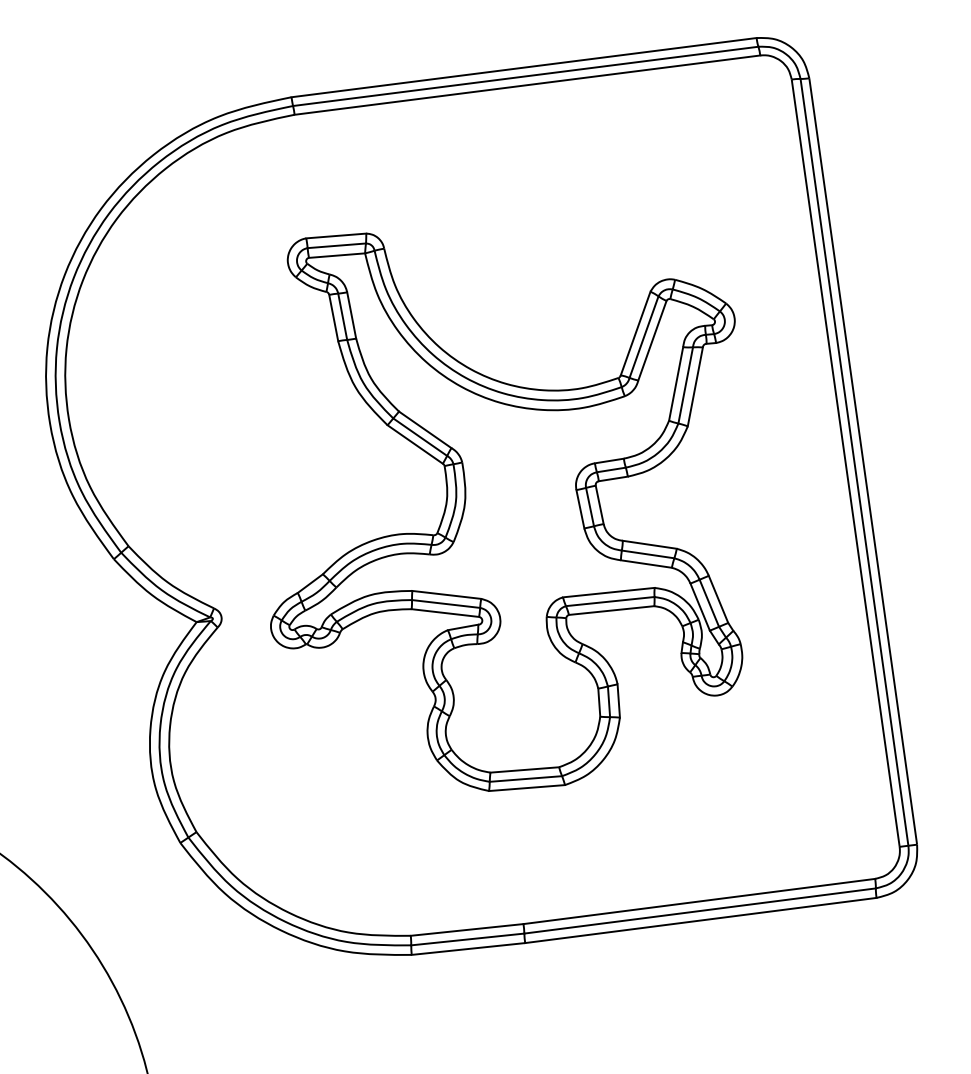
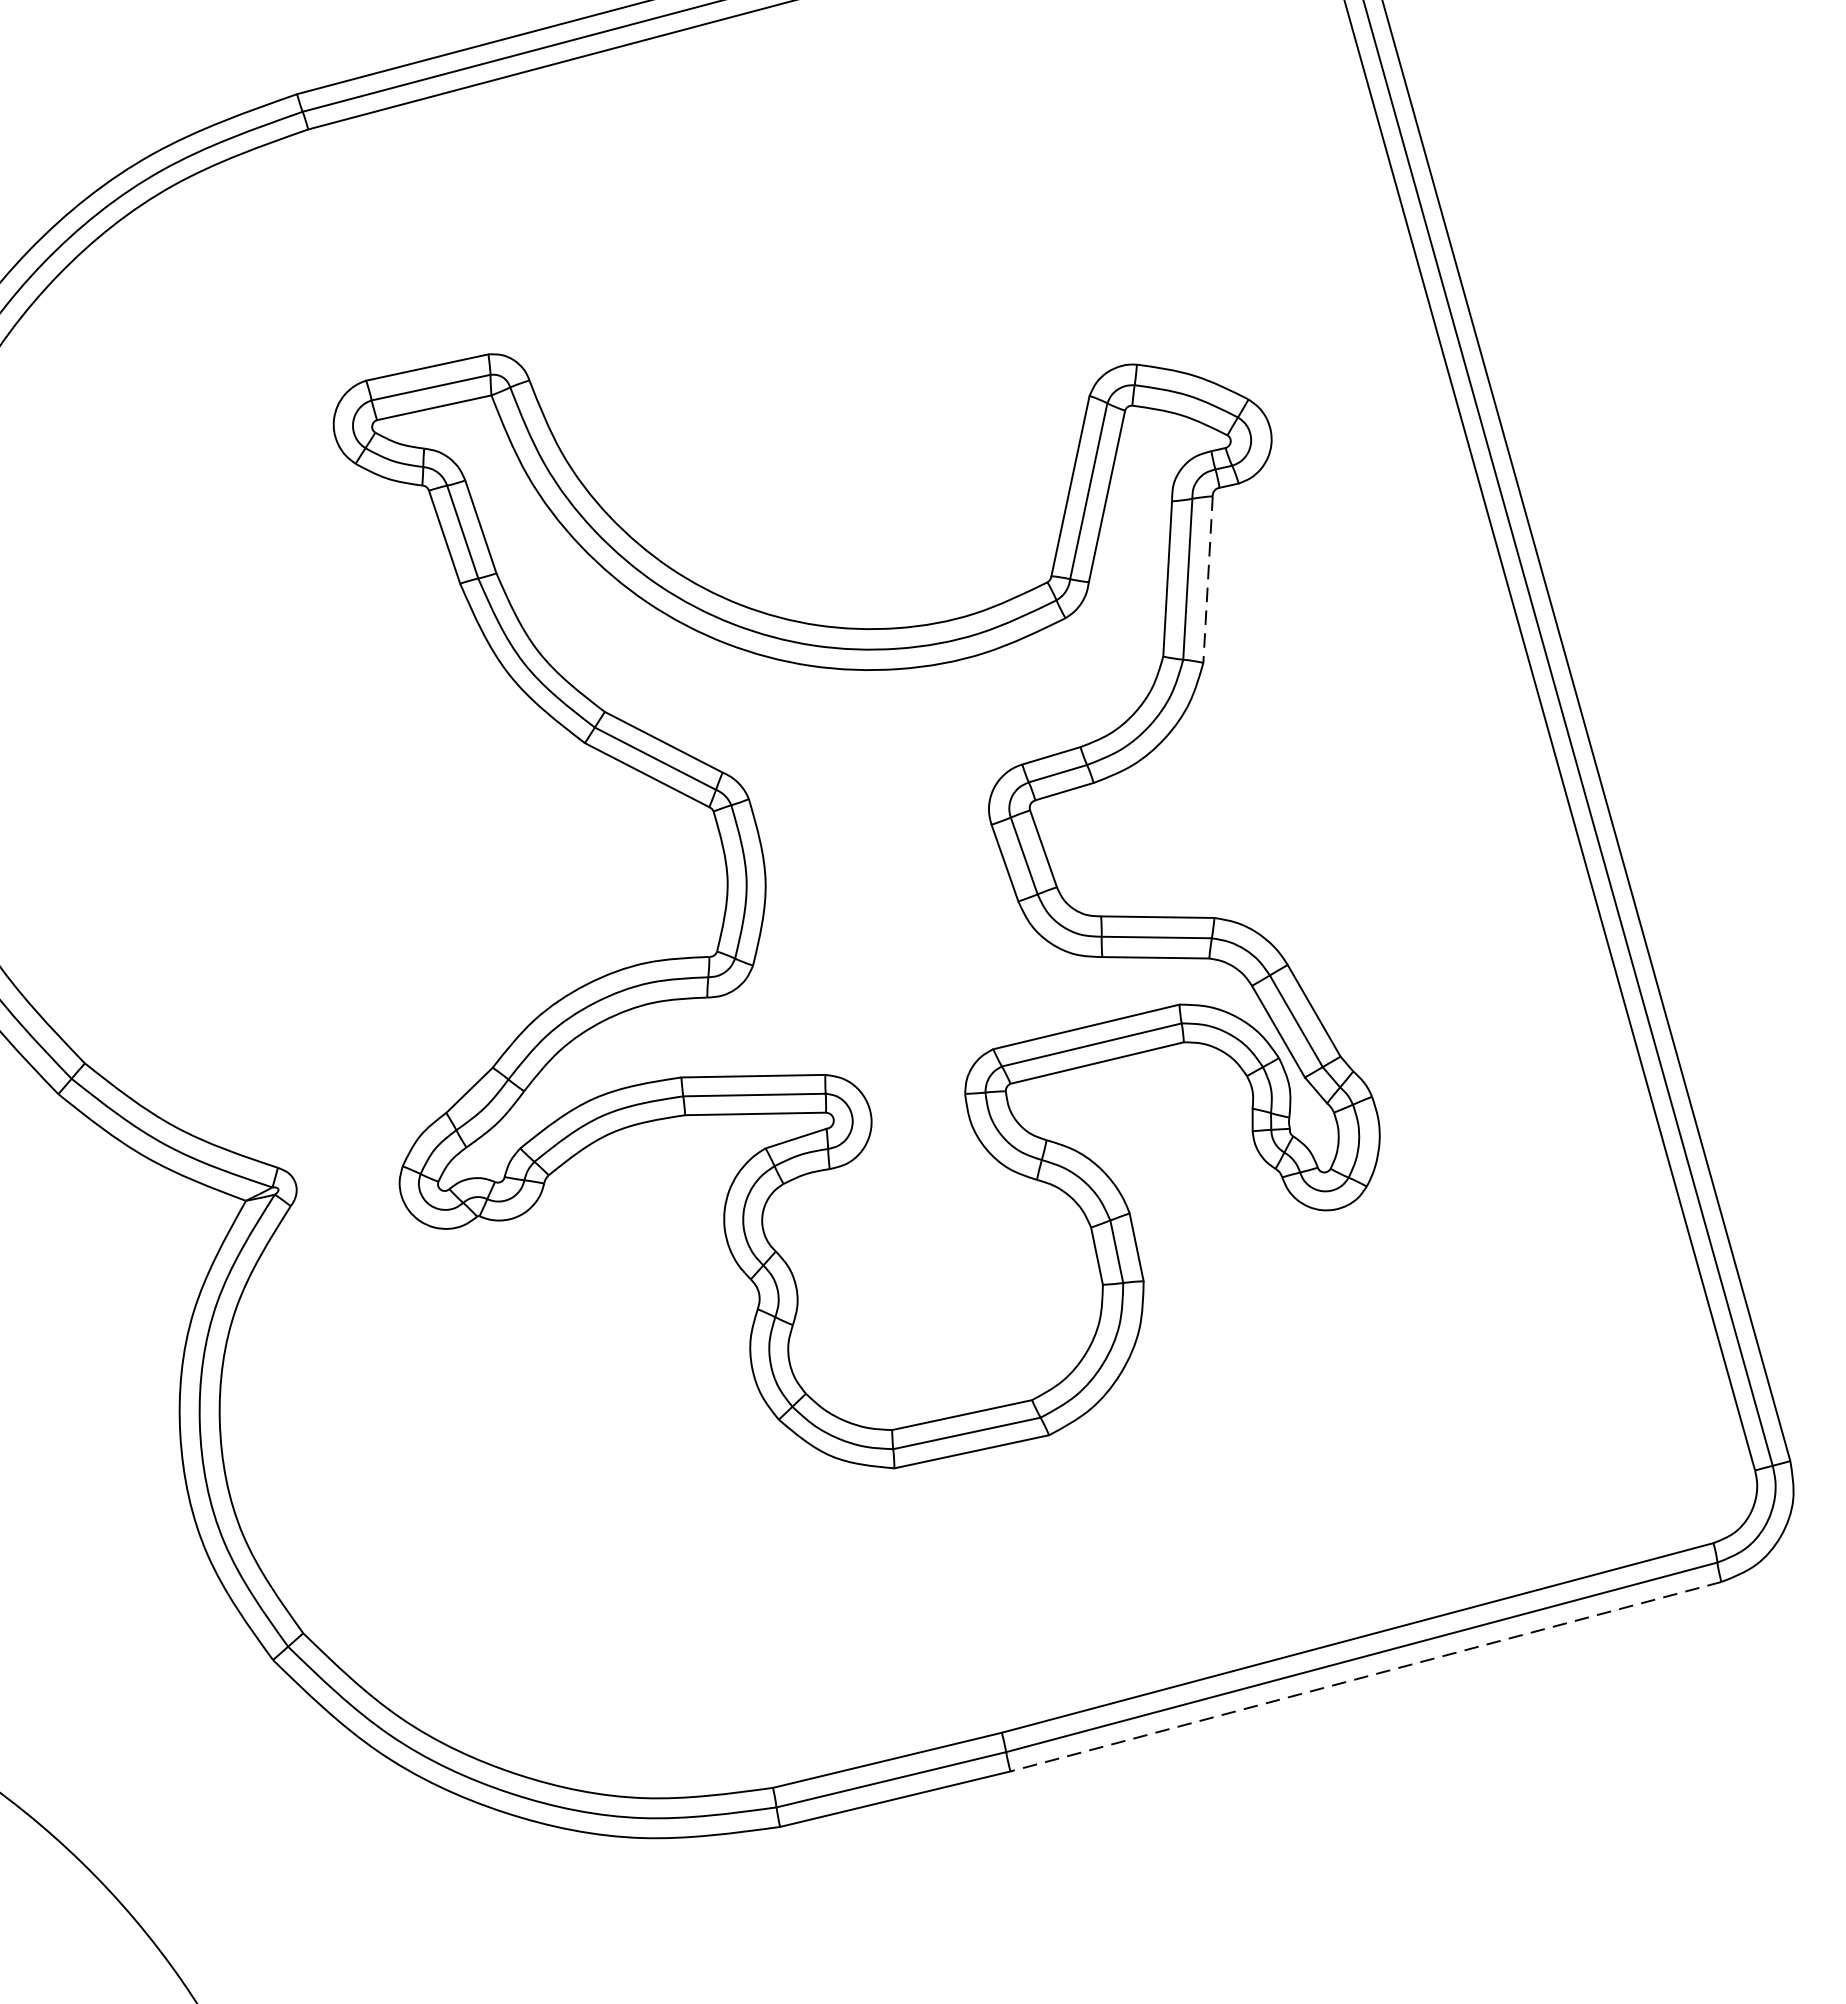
line: (695, 387) -> (1208, 580), solid -> dashed
line: (700, 920) -> (1365, 1676), solid -> dashed

